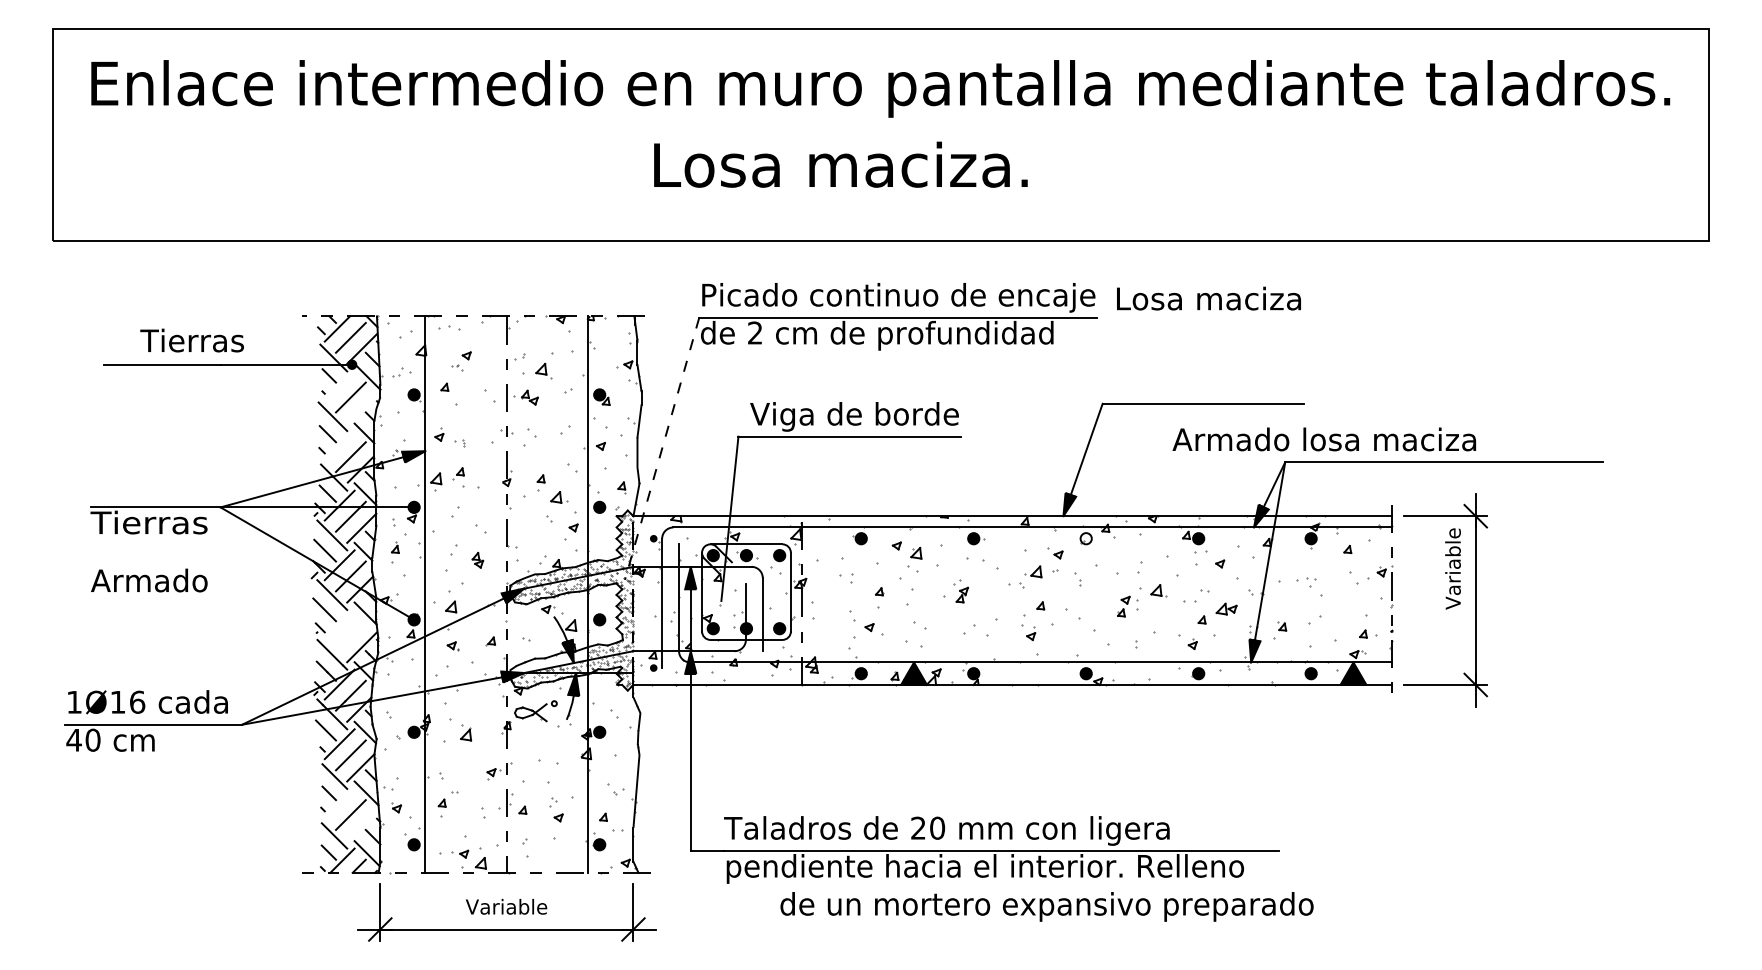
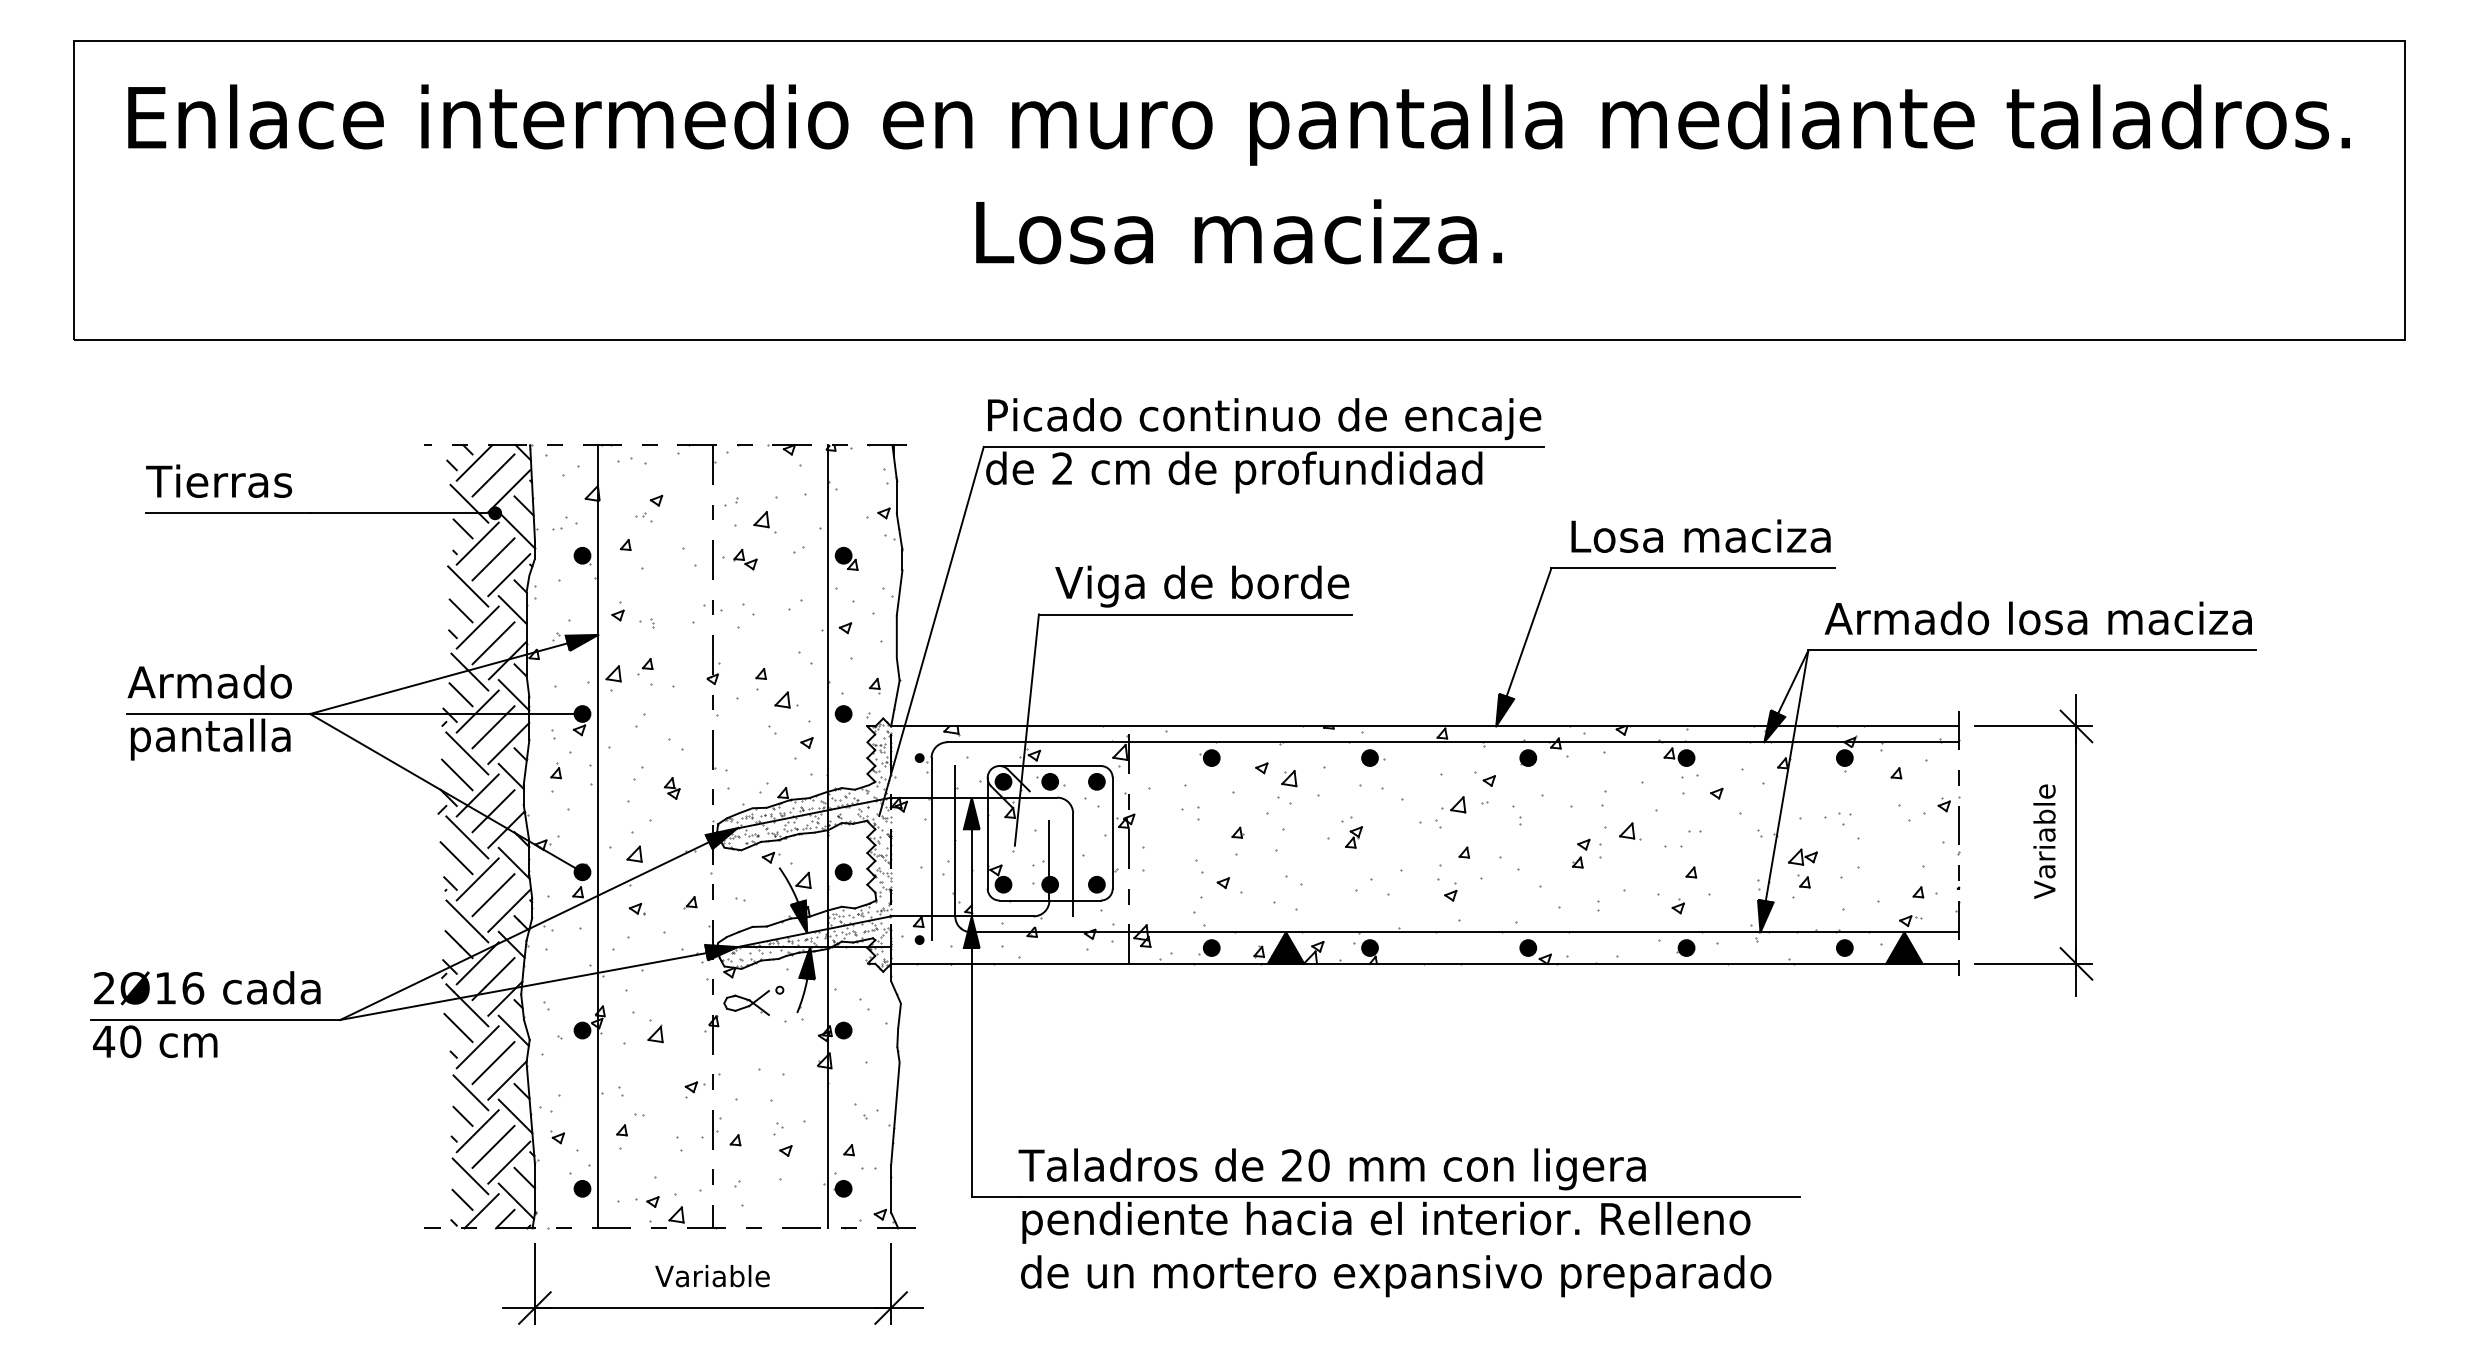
text: (840, 164) -> (1238, 231), moved
text: (1208, 298) -> (1700, 535), moved
text: (192, 340) -> (219, 480), moved
line: (339, 386) -> (477, 543), added
line: (362, 408) -> (509, 575), added
text: (1323, 439) -> (2037, 618), moved
line: (339, 445) -> (477, 627), added
line: (662, 448) -> (931, 631), dashed -> solid
text: (149, 525) -> (209, 739), Tierras -> pantalla
fill: (1086, 539) -> (1528, 758), added
text: (1453, 568) -> (2044, 841), moved
text: (149, 580) -> (209, 681), moved
part: (1226, 608) -> (1802, 856), moved
line: (339, 624) -> (477, 879), added
line: (350, 636) -> (493, 895), added
text: (74, 702) -> (104, 988), 1Ø16 -> 2Ø16
line: (339, 804) -> (477, 1131), added
line: (362, 826) -> (509, 1162), added
text: (1047, 907) -> (1396, 1276), moved

